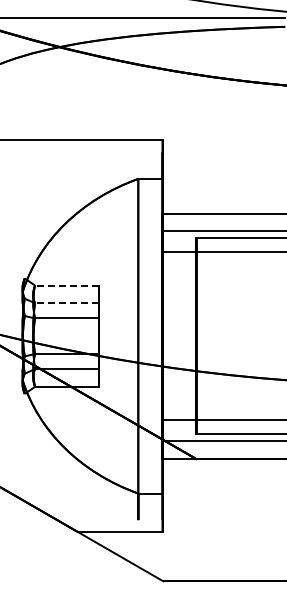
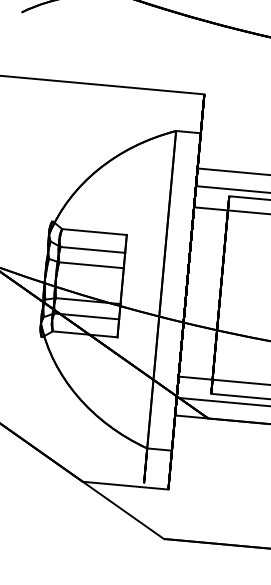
line: (66, 285) -> (93, 231), dashed -> solid
line: (66, 303) -> (92, 250), dashed -> solid

